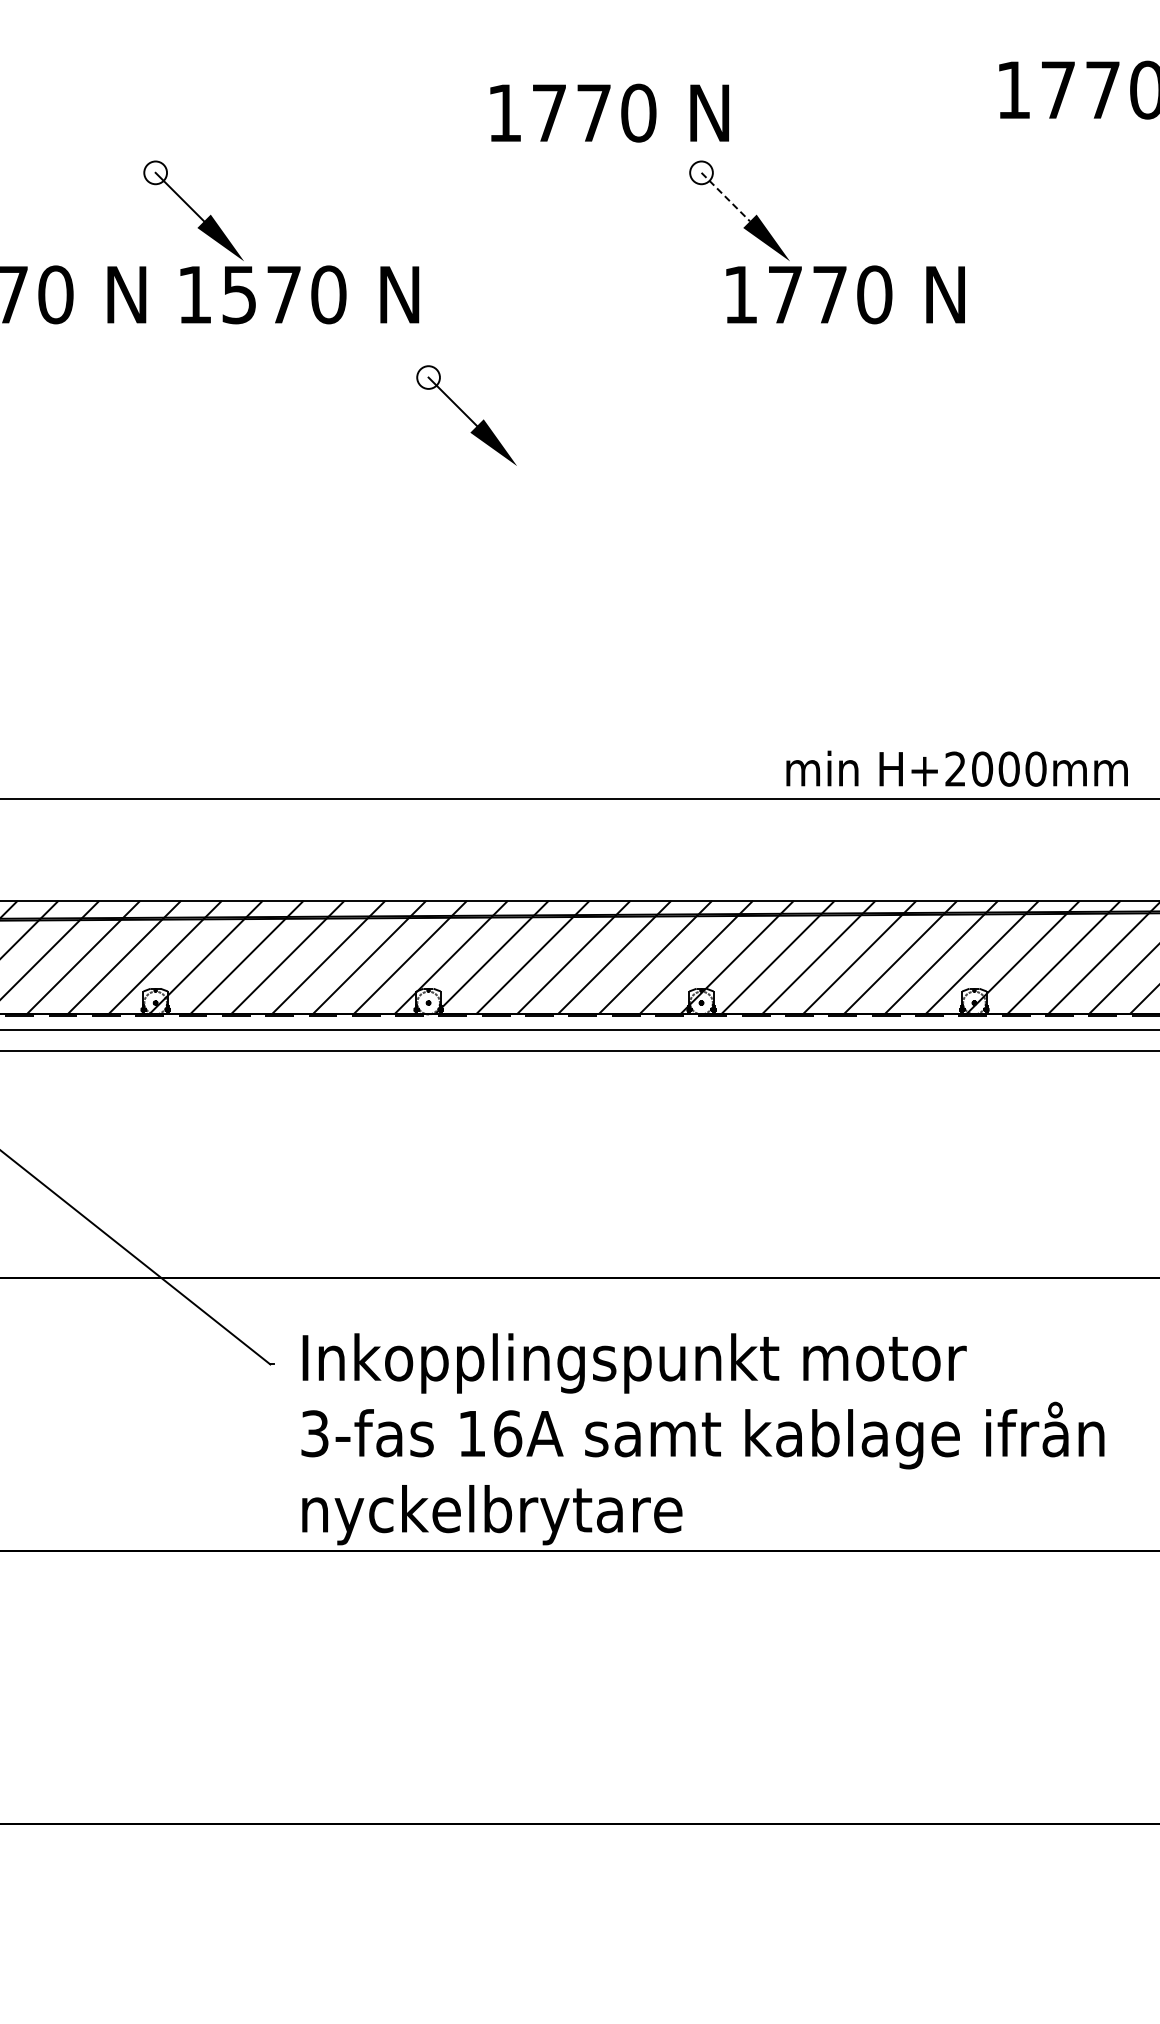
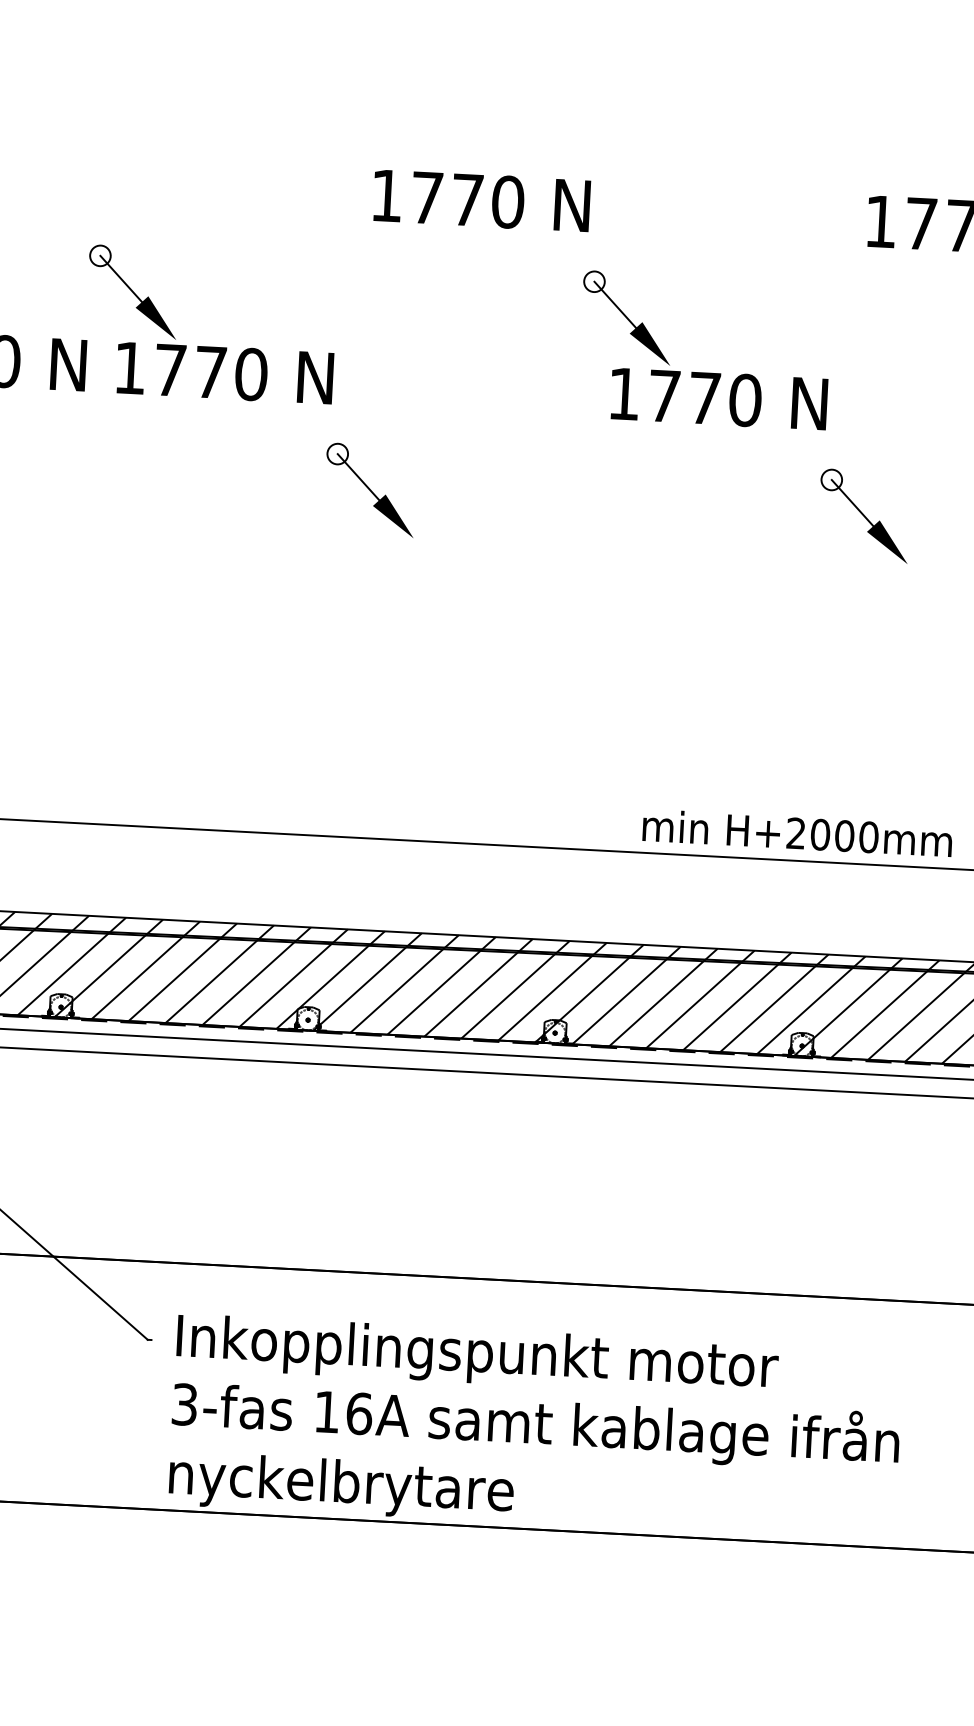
text: (609, 112) -> (481, 200), moved
line: (726, 197) -> (615, 305), dashed -> solid
text: (238, 295) -> (169, 370), 1570 -> 1770
part: (1012, 415) -> (864, 516), added

